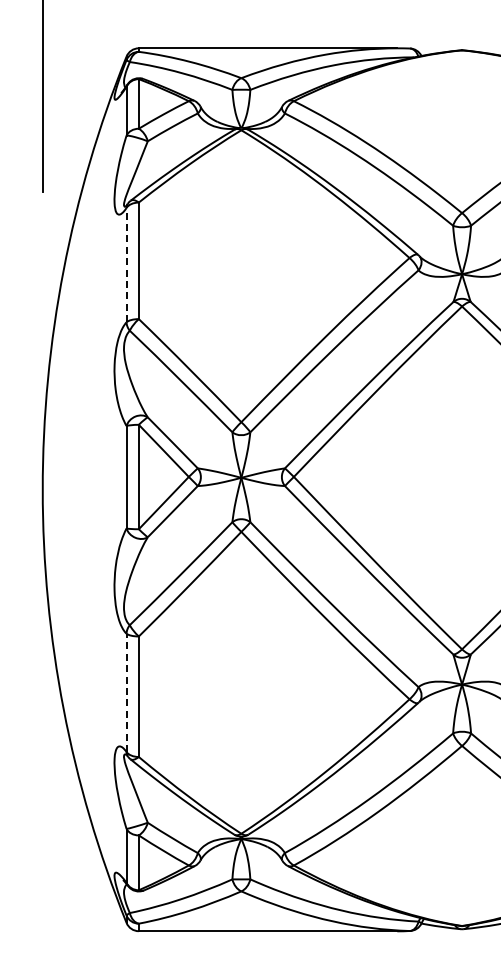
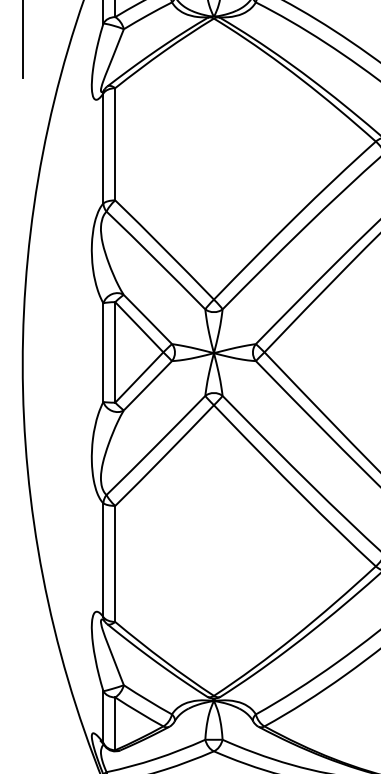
line: (126, 264) -> (103, 147), dashed -> solid
line: (126, 692) -> (103, 559), dashed -> solid

